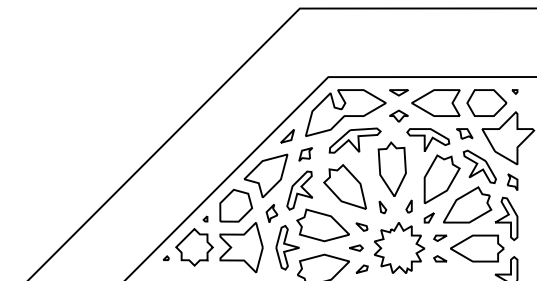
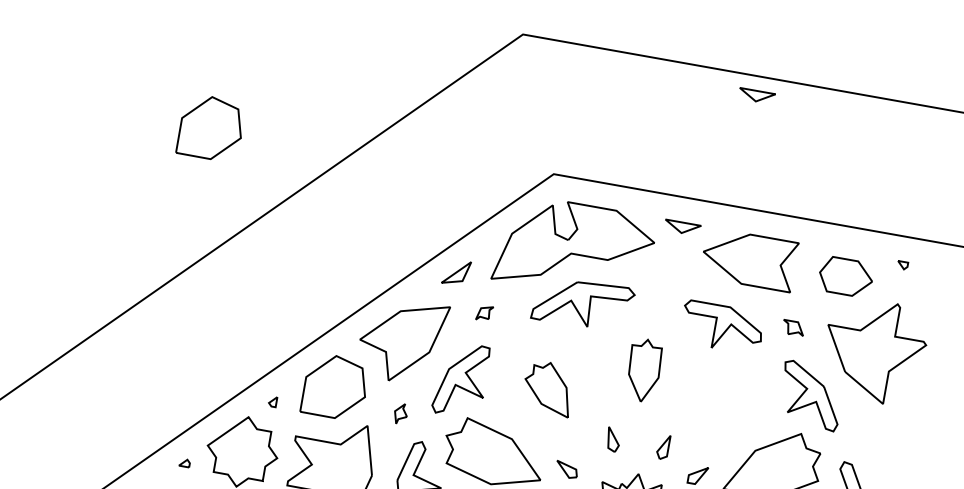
part: (424, 18) -> (756, 95), added
part: (149, 84) -> (212, 127), added
part: (486, 102) -> (845, 275), size x0.7
part: (398, 115) -> (674, 270), removed
part: (464, 133) -> (793, 327), size x0.7
part: (305, 154) -> (484, 313), size x0.6
part: (391, 168) -> (642, 368), size x0.6
part: (441, 179) -> (733, 406), removed
part: (512, 181) -> (867, 434), removed
part: (344, 186) -> (547, 387), size x0.6
part: (271, 213) -> (399, 413), size x0.6

